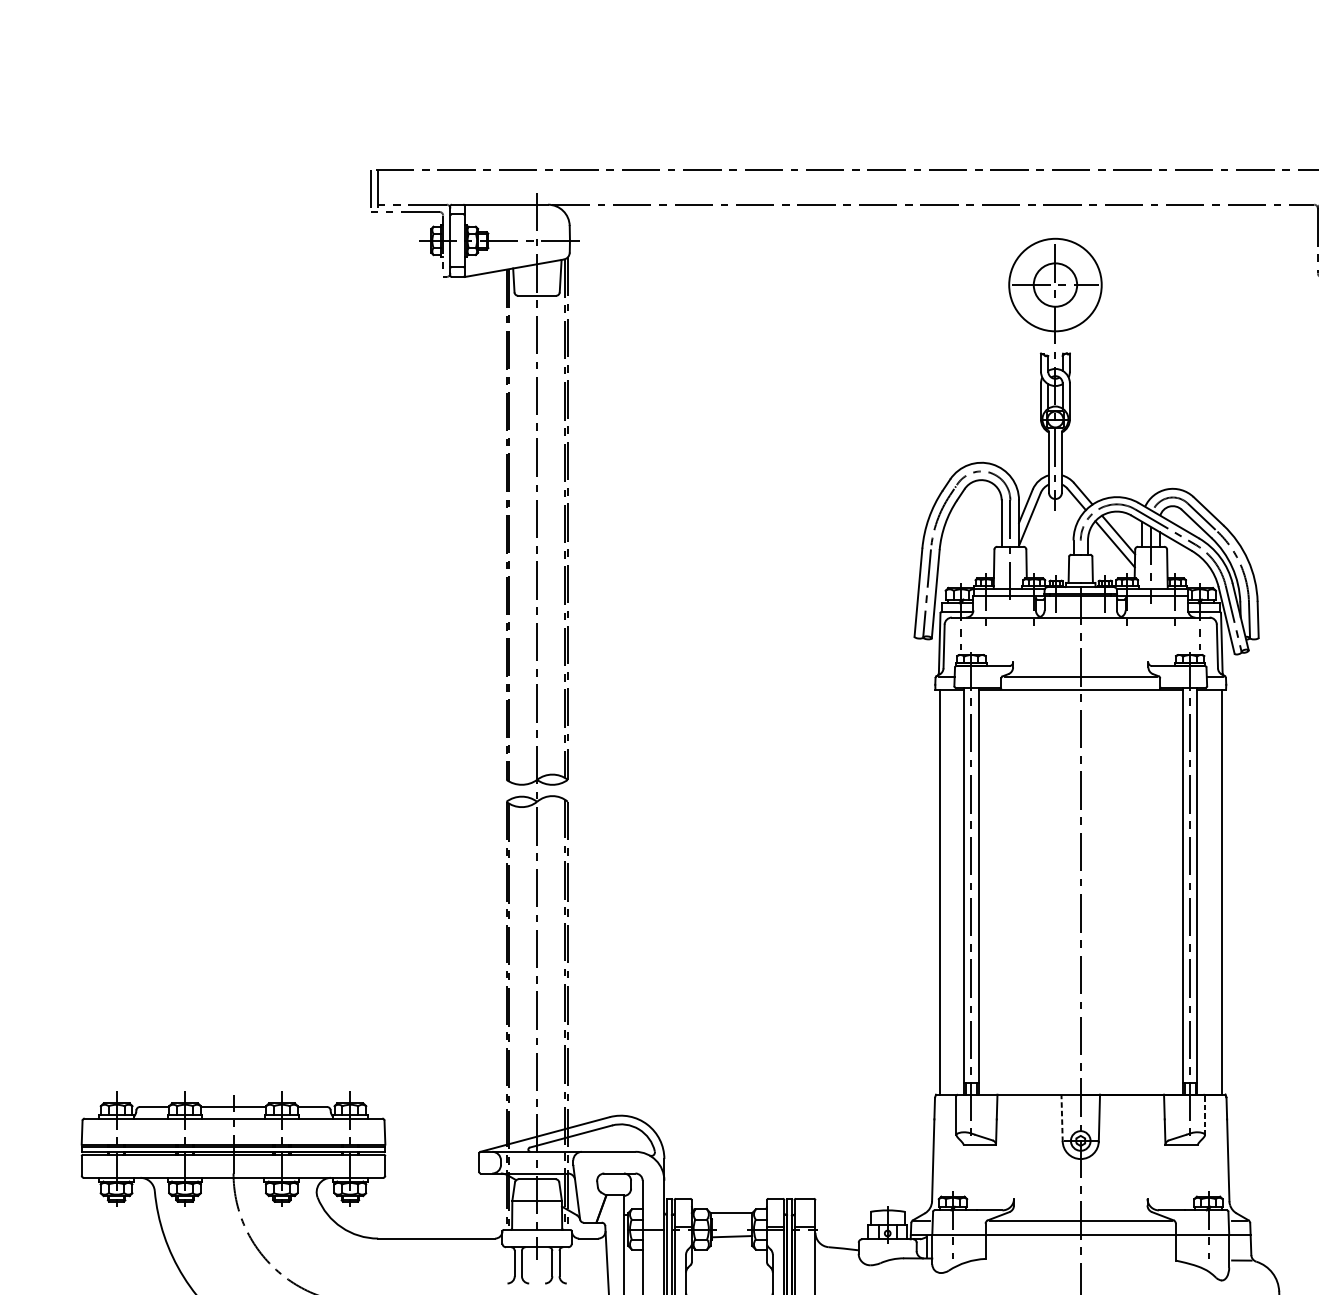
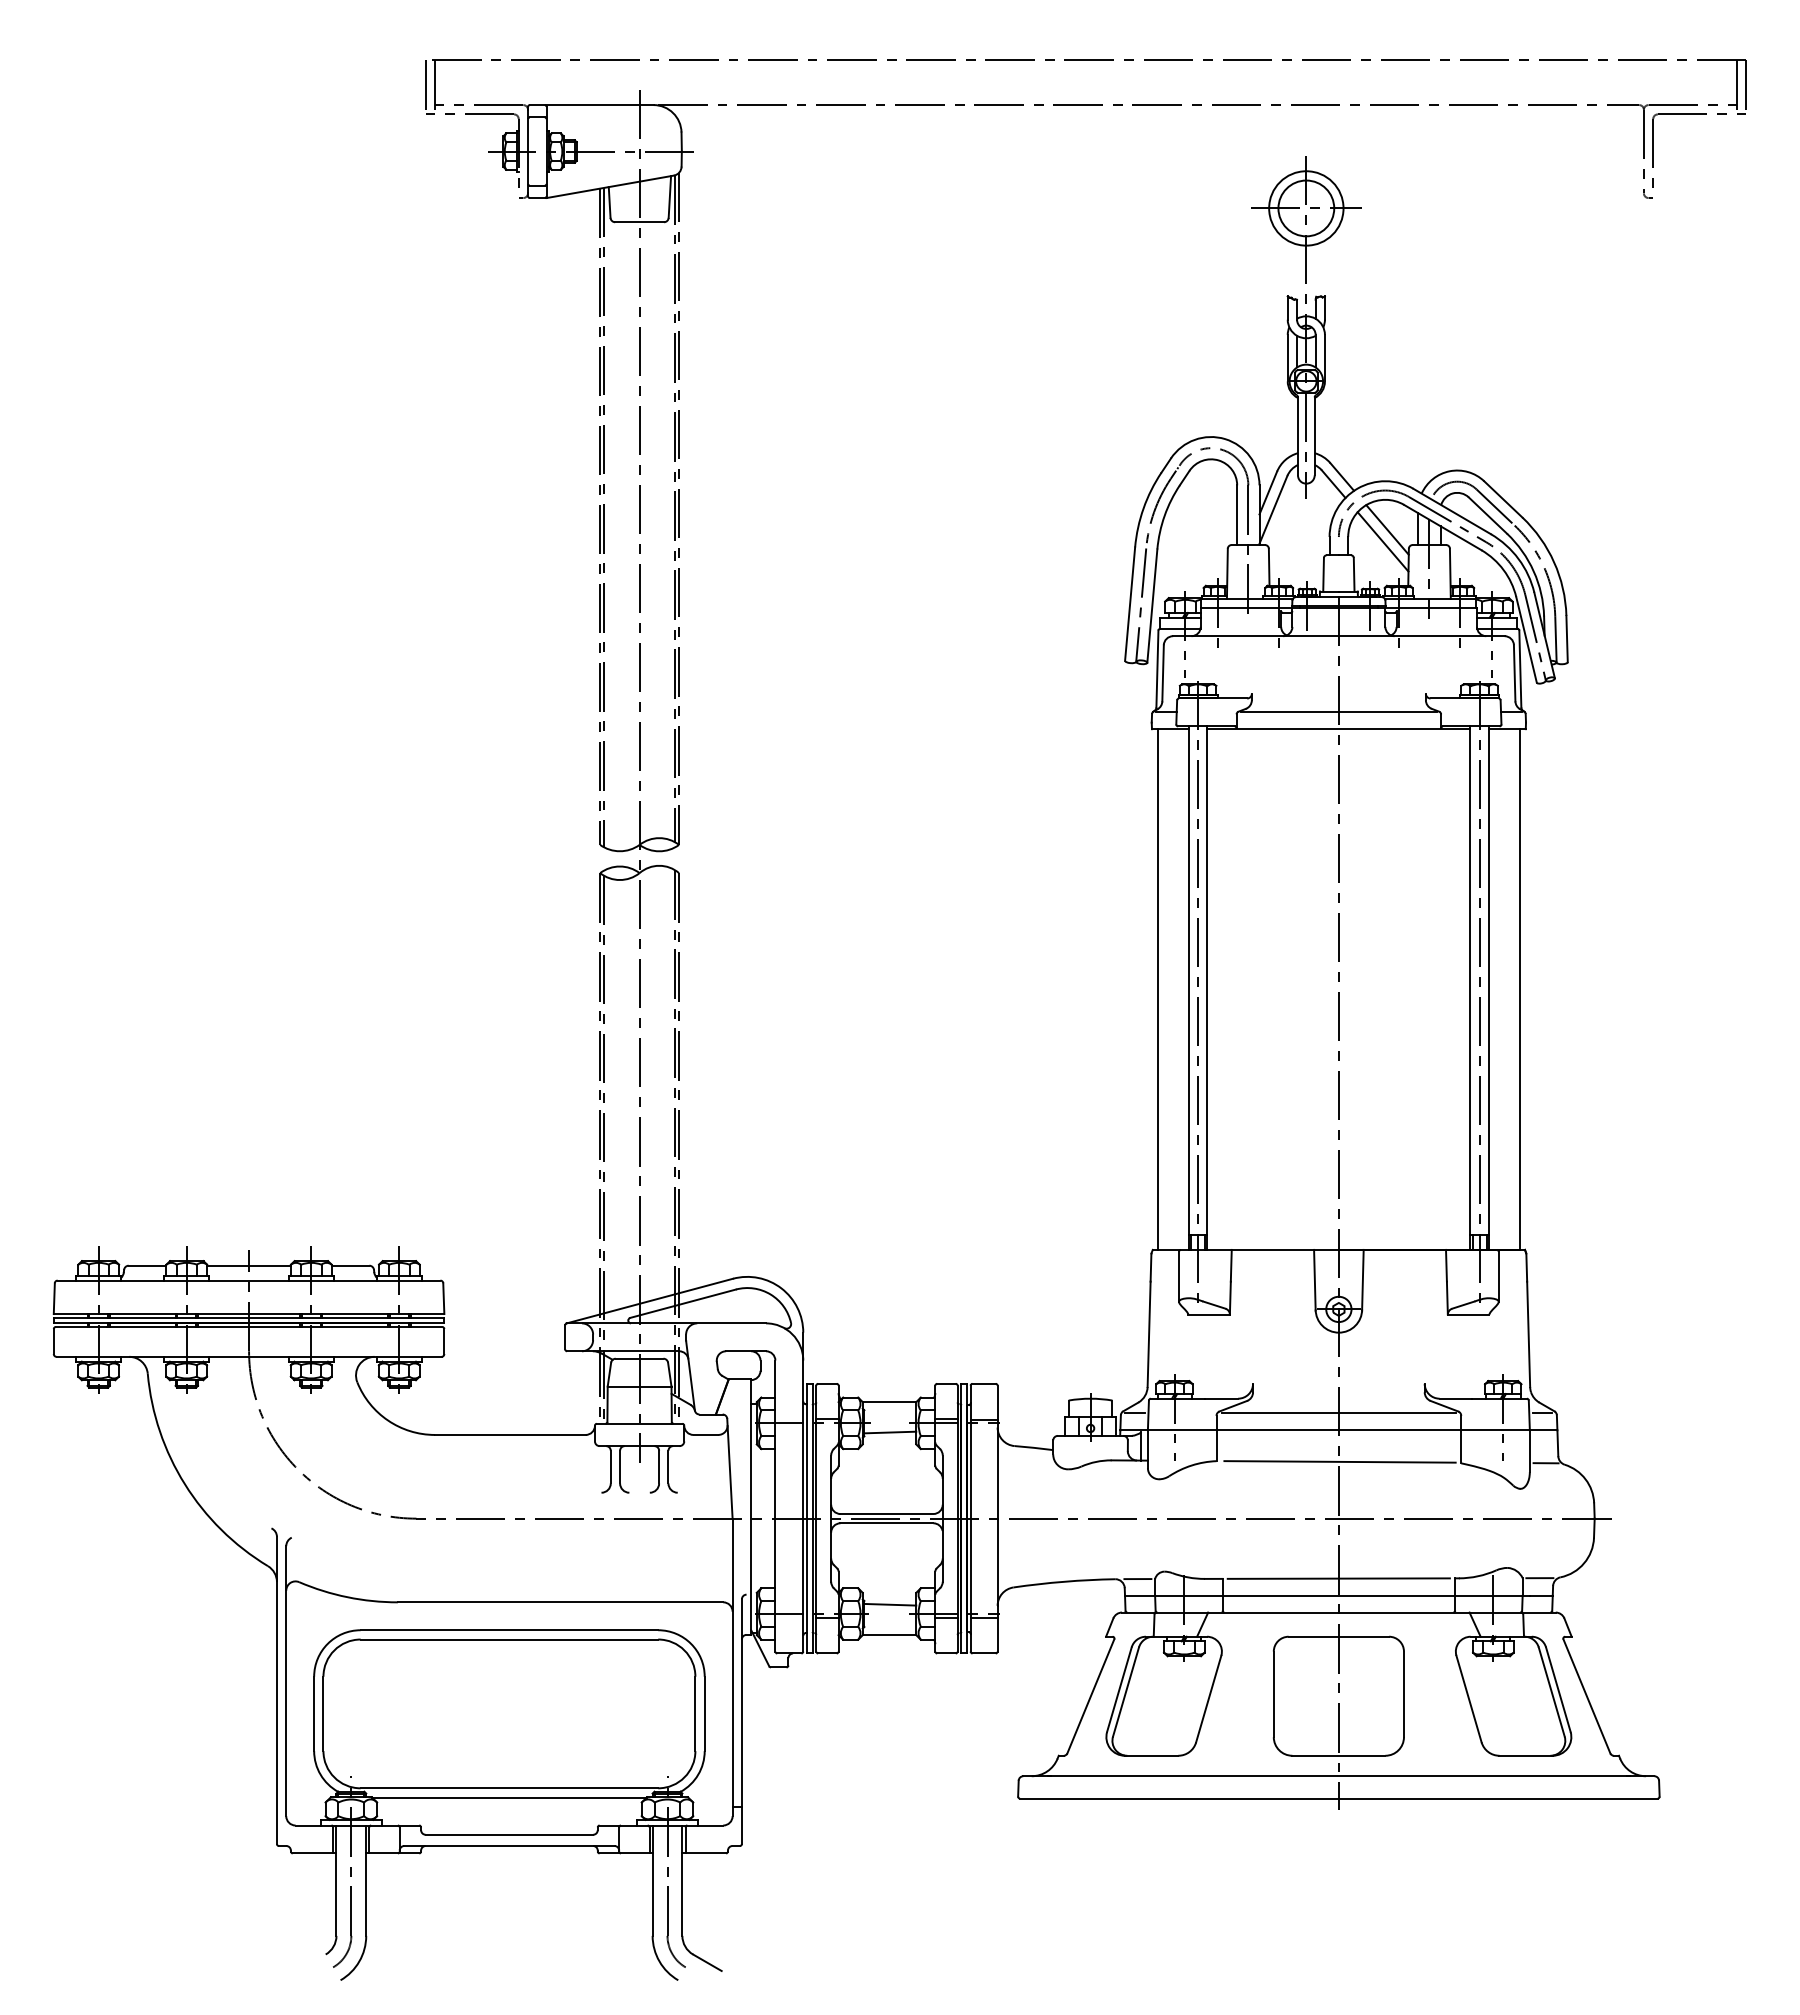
circle: (1055, 285) -> (1306, 208), size x0.62
line: (1204, 1115) -> (1498, 1276), dashed -> solid
line: (1061, 1117) -> (1314, 1279), dashed -> solid
line: (1081, 1259) -> (1339, 1461), added

